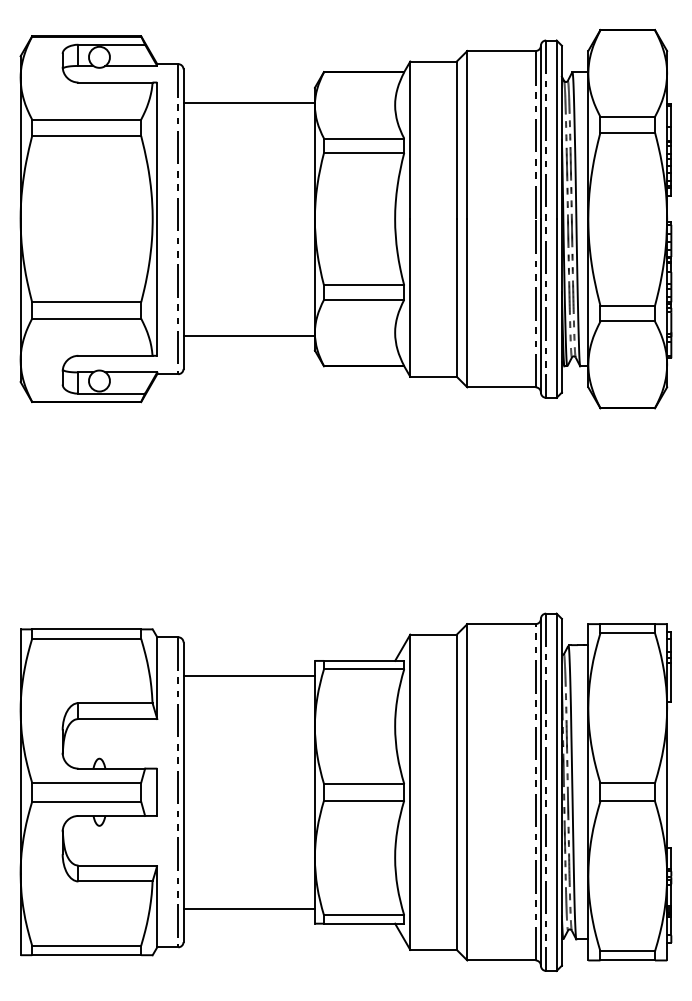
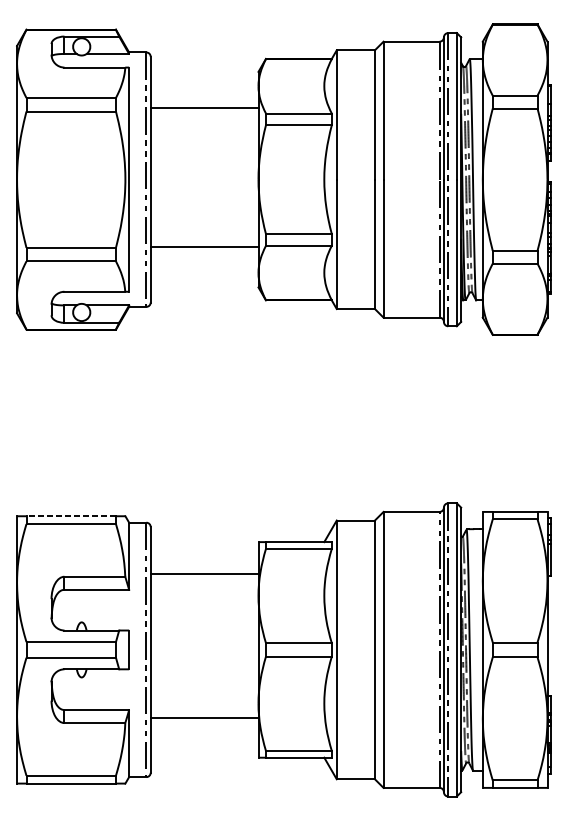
line: (248, 102) -> (204, 107), moved
line: (248, 335) -> (204, 247), moved
line: (86, 629) -> (71, 516), solid -> dashed
line: (248, 675) -> (204, 573), moved
line: (248, 908) -> (204, 717), moved

